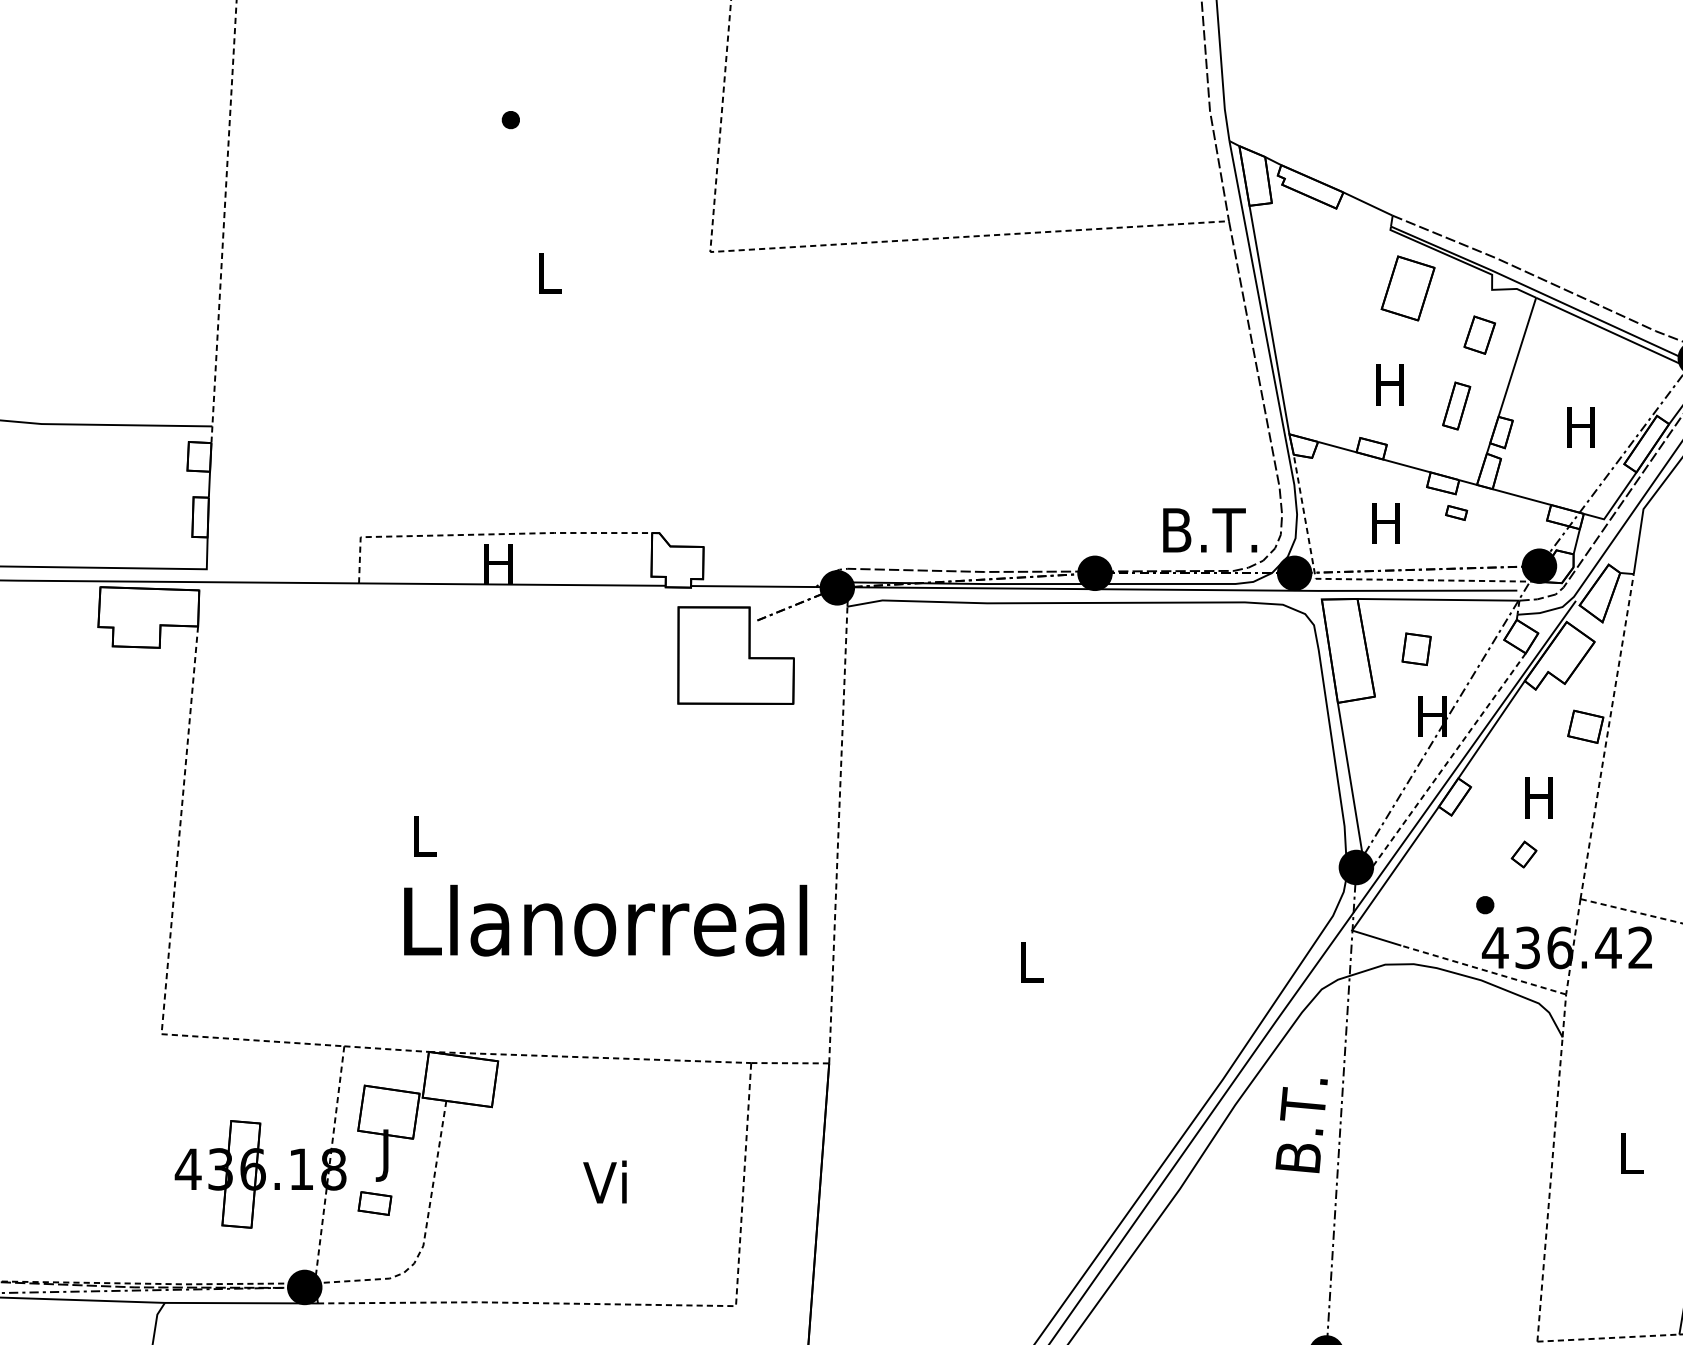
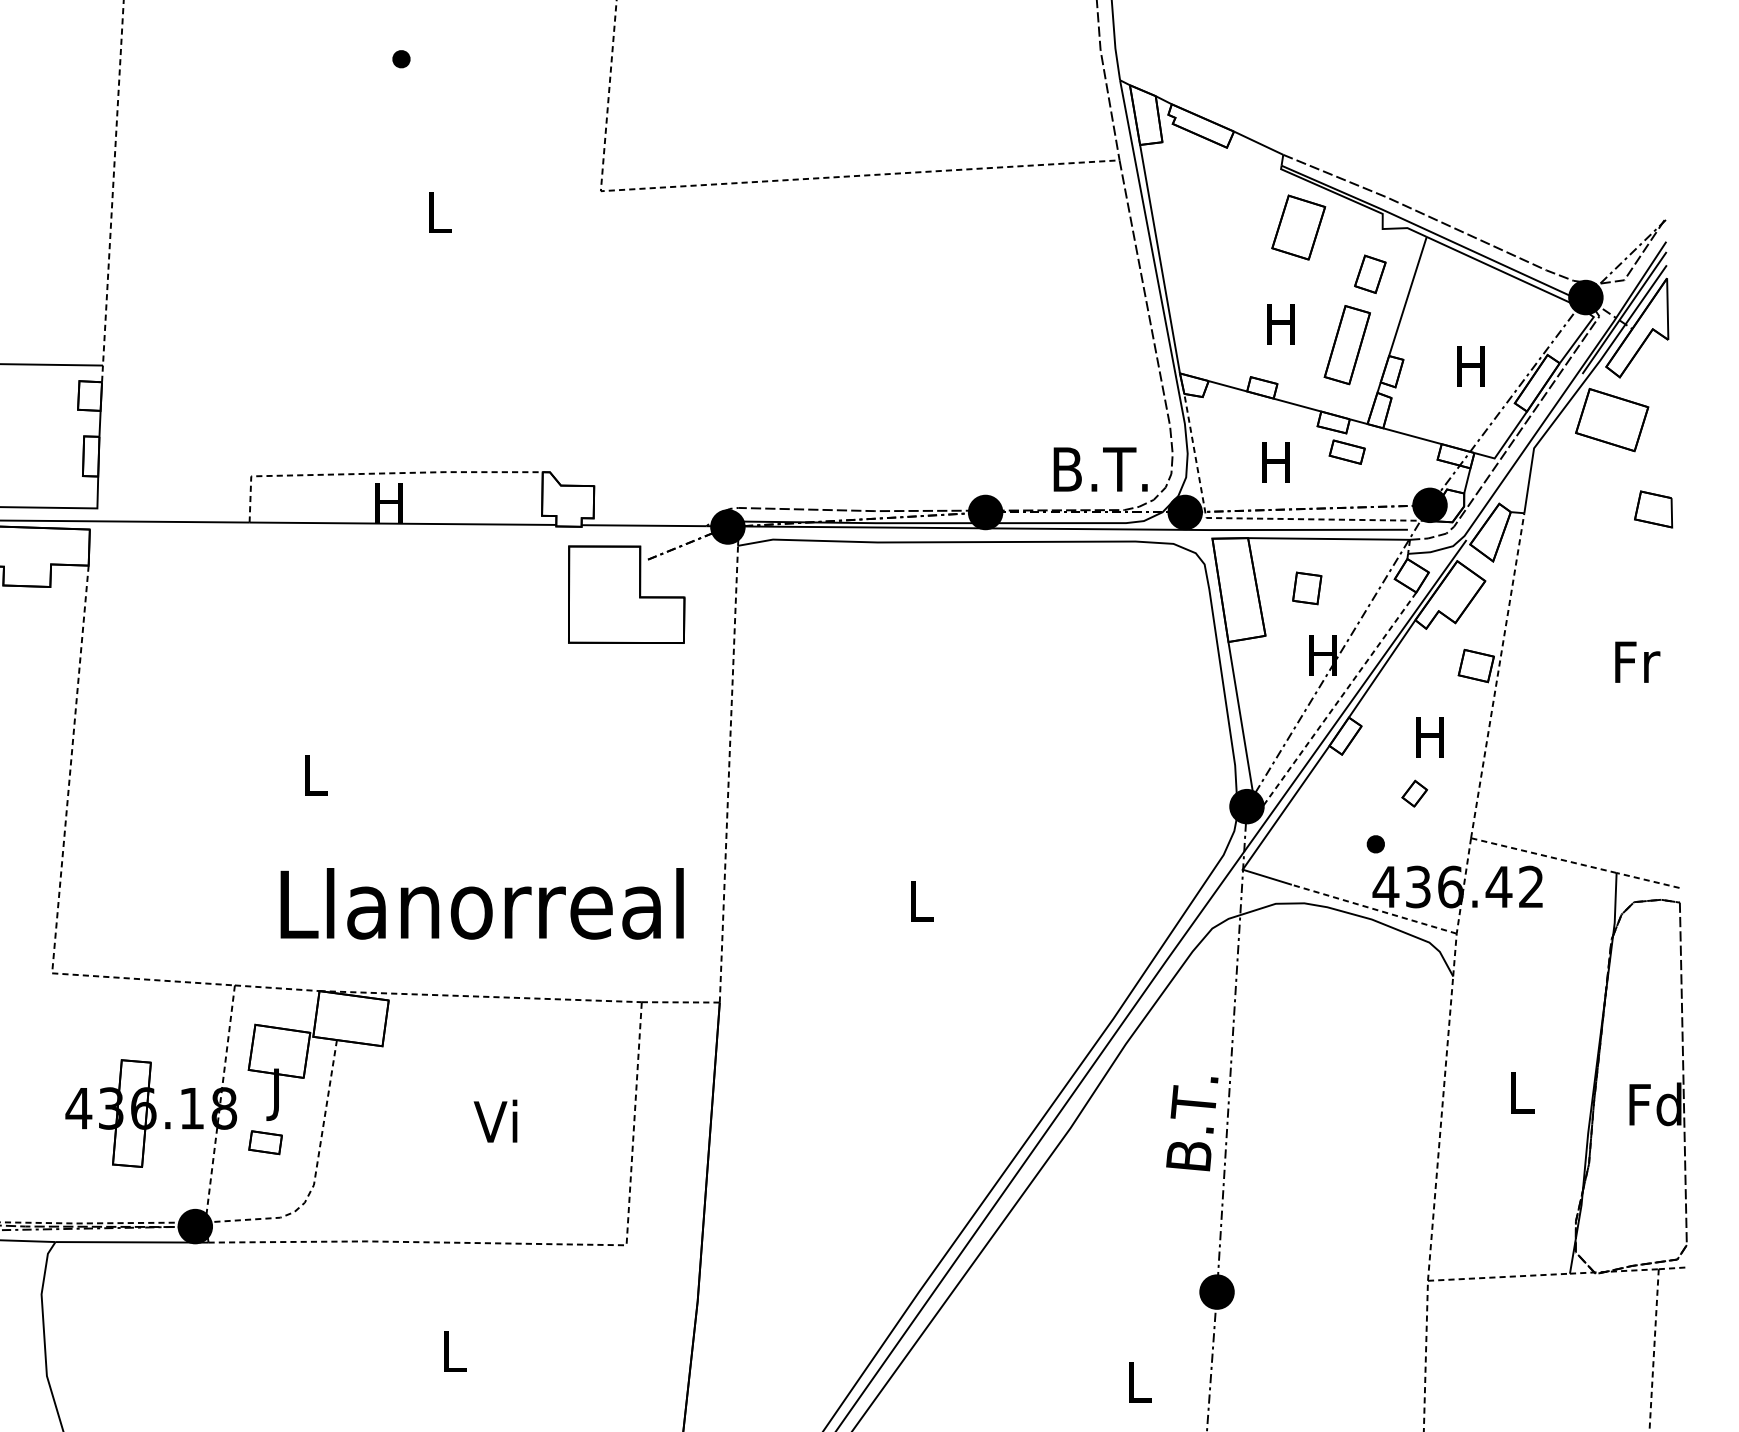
part: (1455, 406) -> (1346, 345), size x1.67
part: (1455, 512) -> (1346, 451), size x1.67
text: (604, 920) -> (481, 903), moved
text: (1301, 1126) -> (1192, 1124), moved

